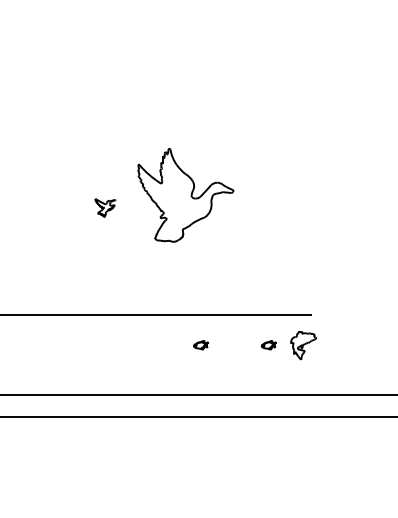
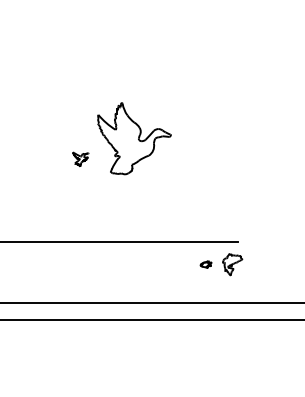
part: (185, 195) -> (134, 138), moved
part: (200, 345) -> (153, 264), removed

